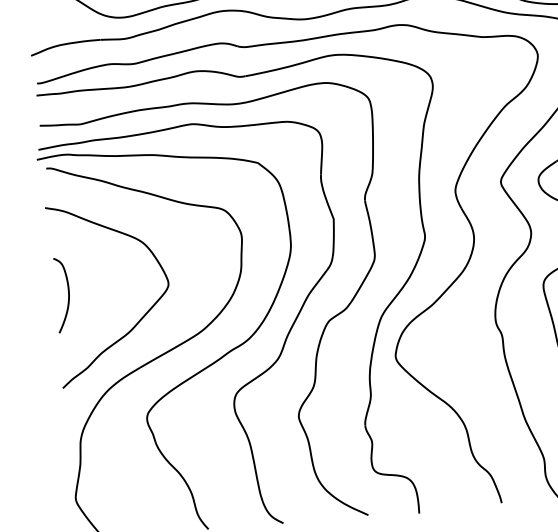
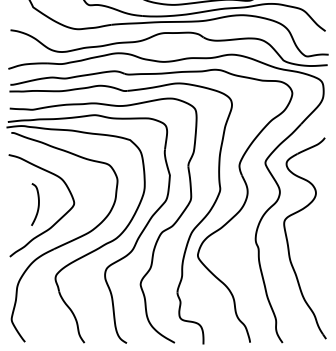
curve: (66, 298) -> (37, 206), moved

